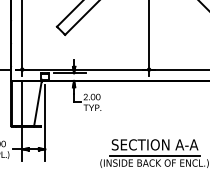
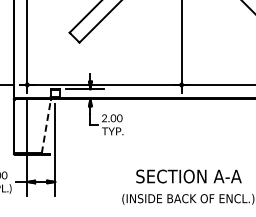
line: (38, 103) -> (46, 126), solid -> dashed
line: (155, 155) -> (189, 189), removed

